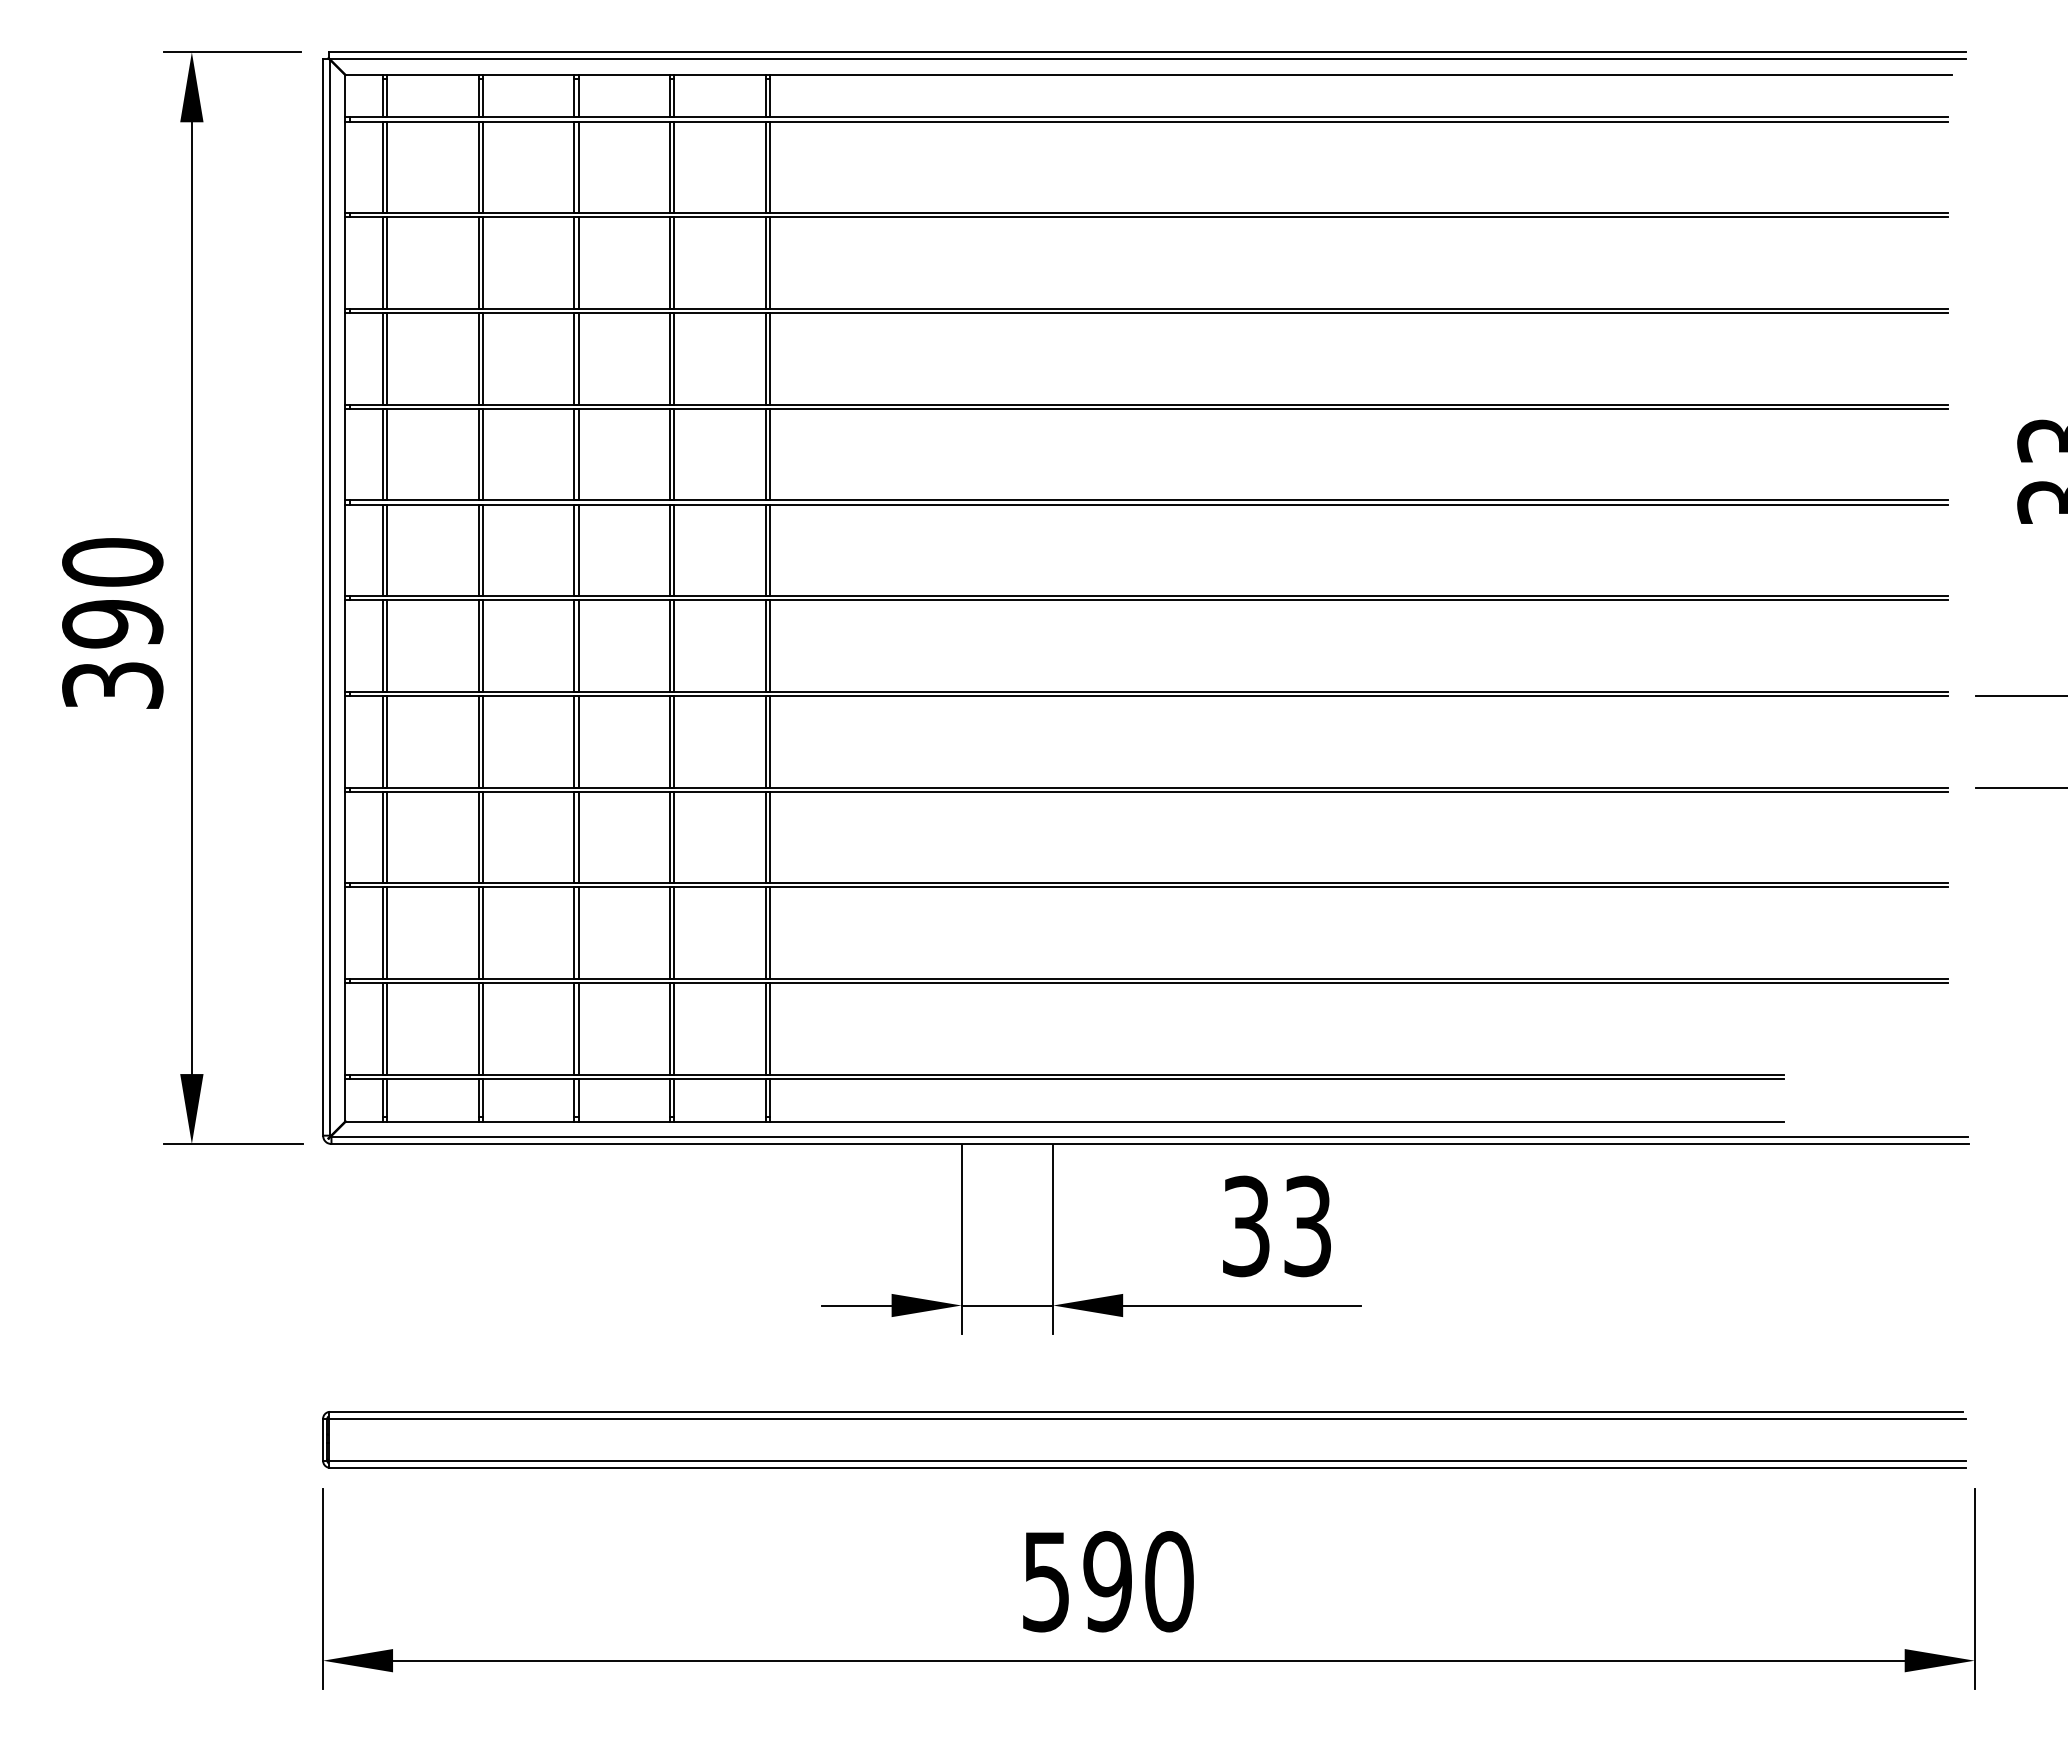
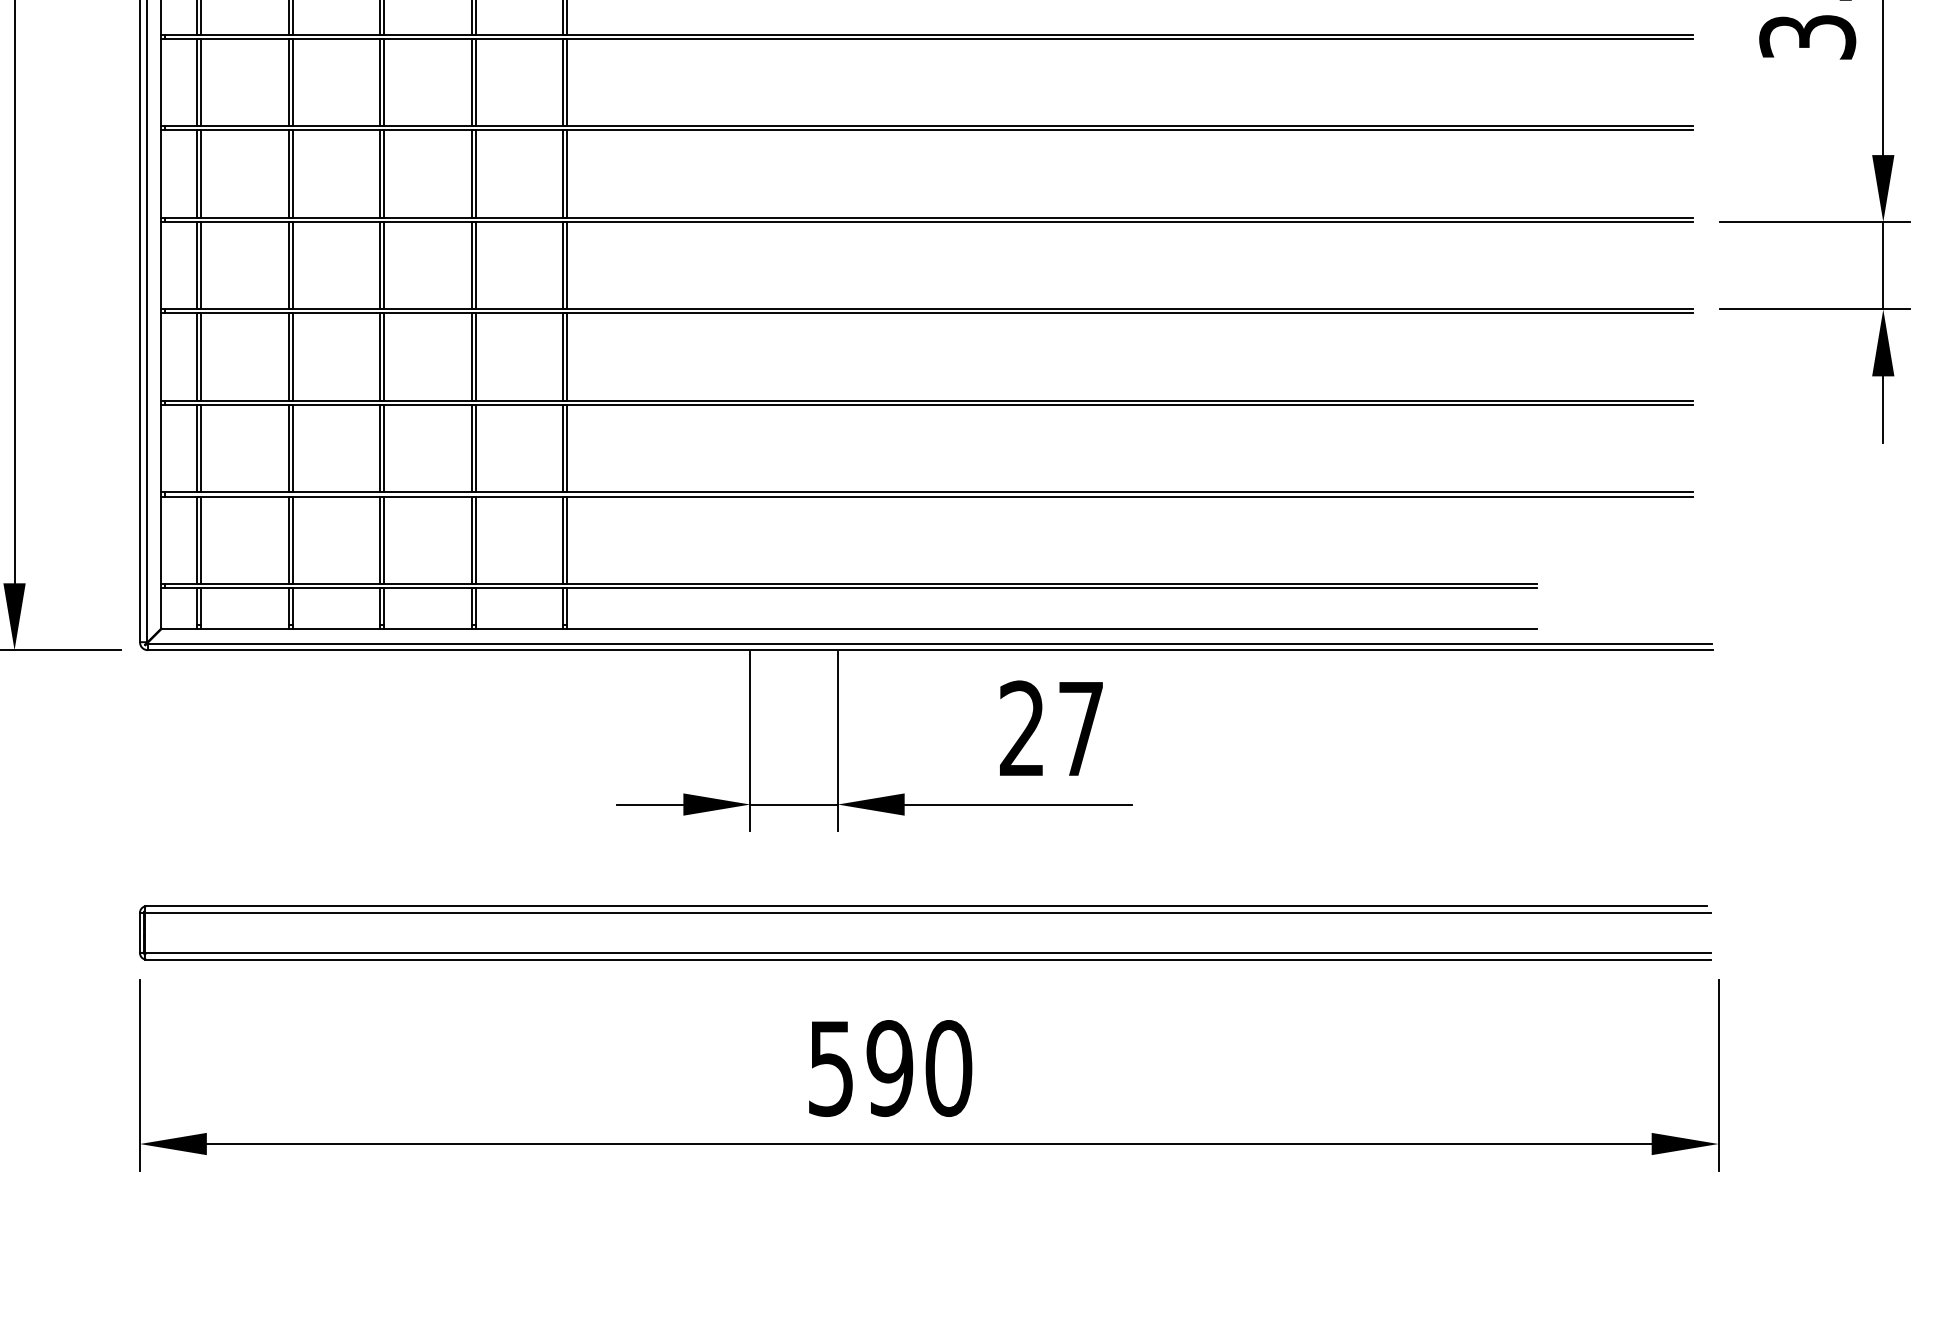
text: (1276, 1226) -> (1051, 729), 33 -> 27

